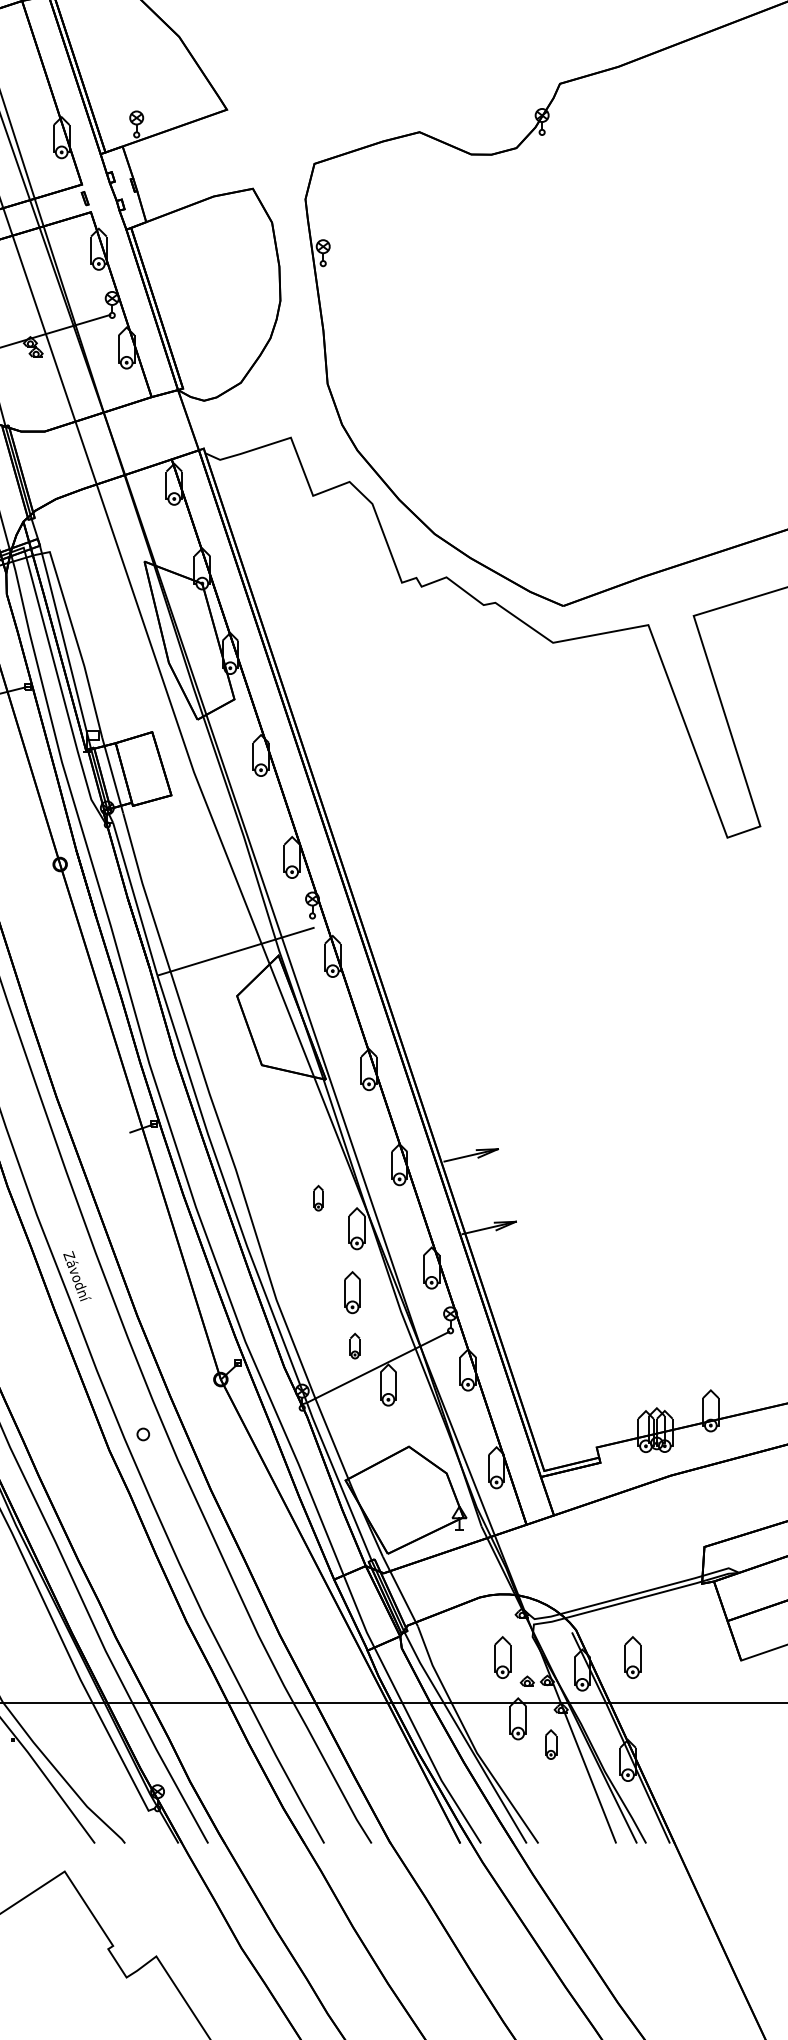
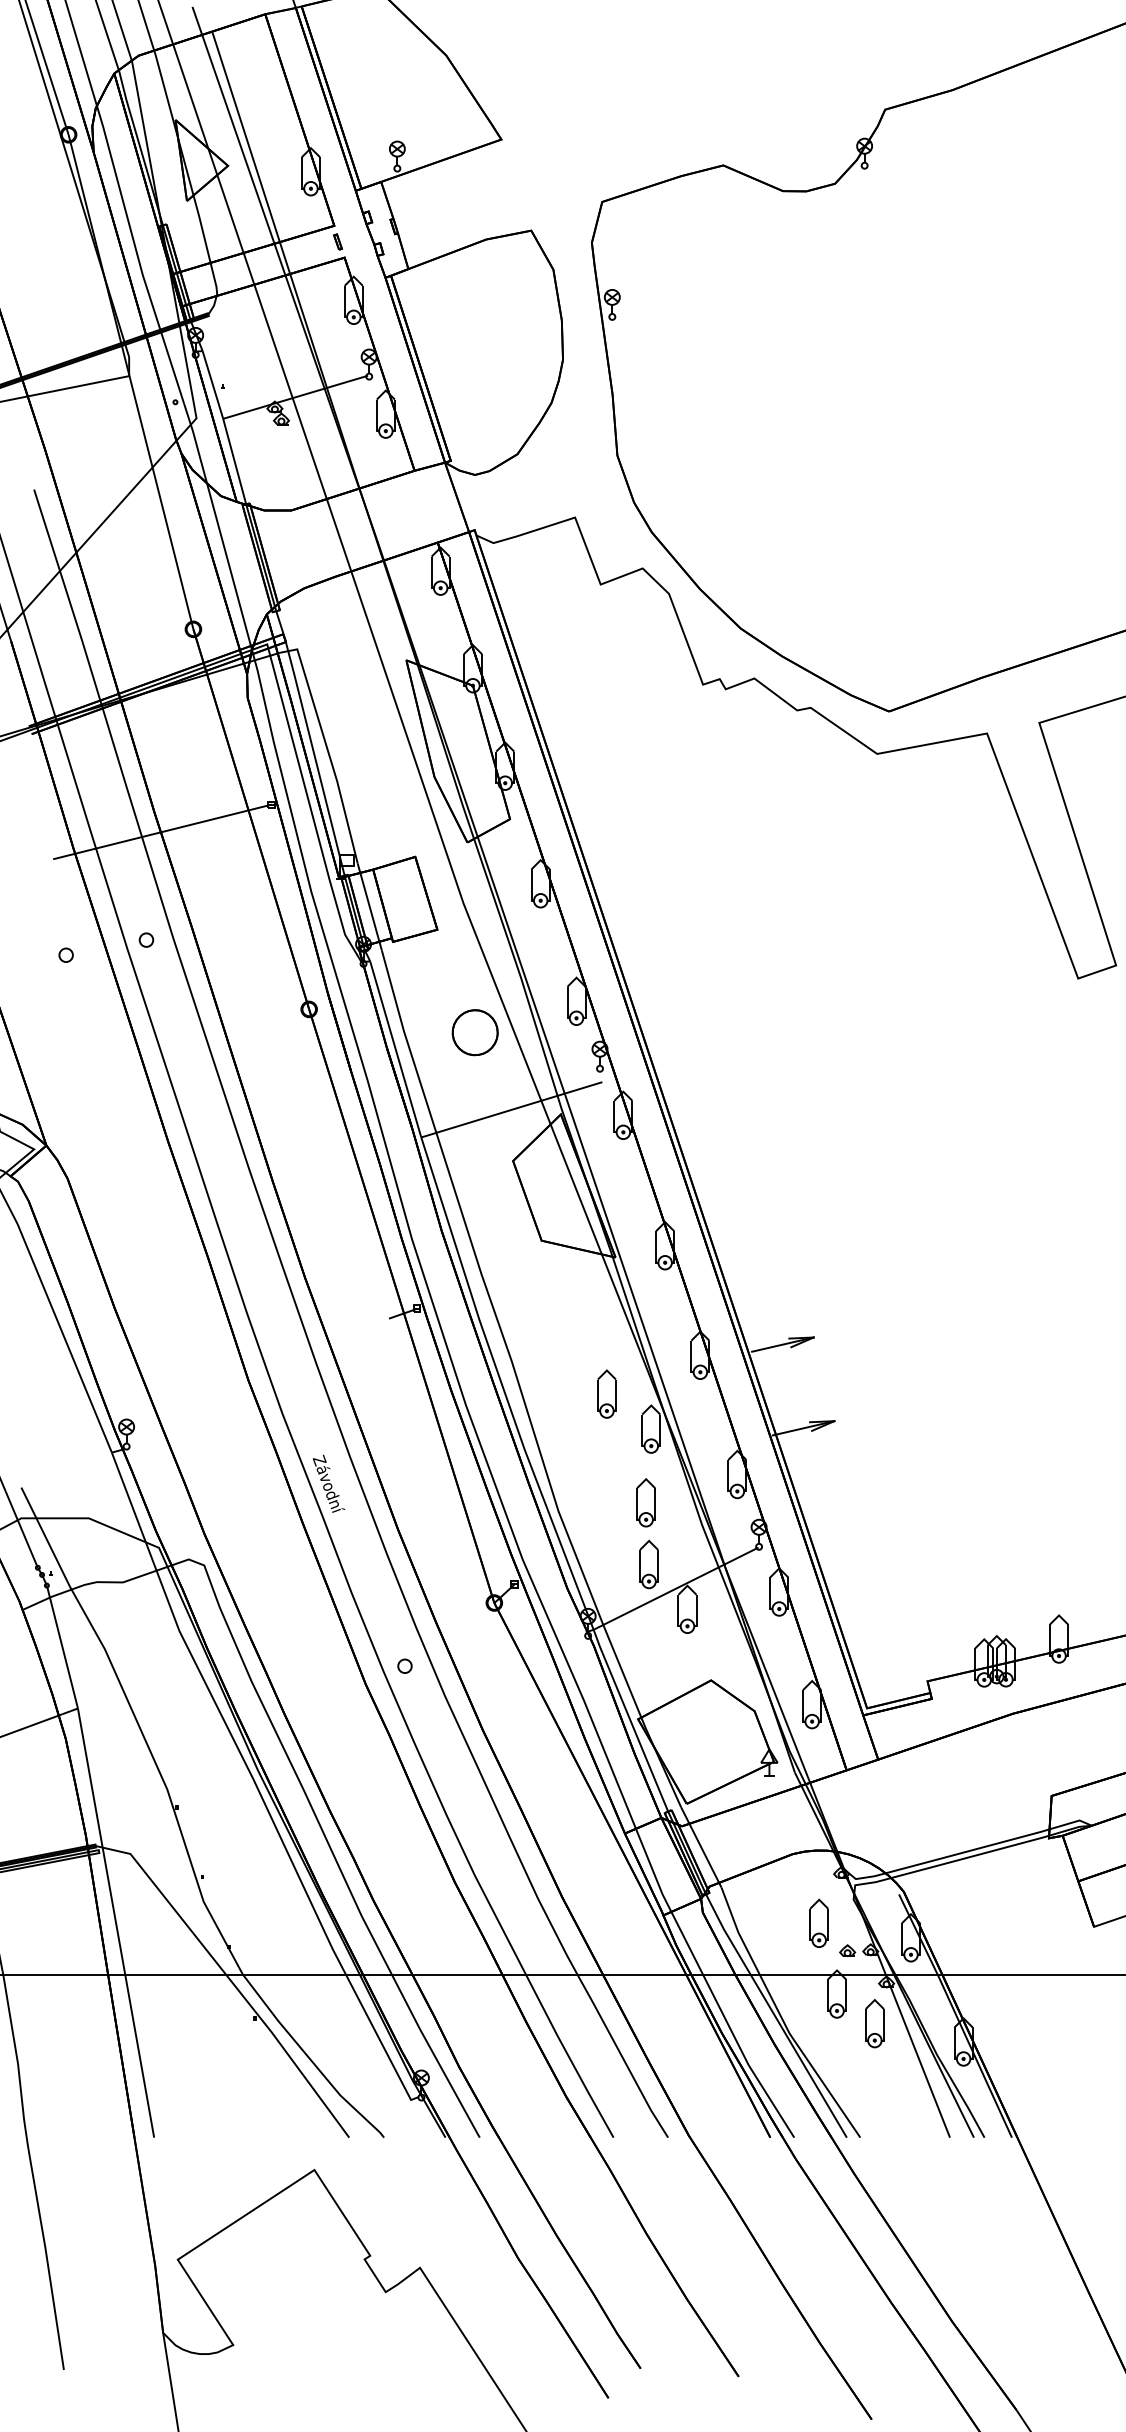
part: (203, 884) -> (474, 1032), added
part: (318, 1197) -> (606, 1393), size x1.67
part: (354, 1346) -> (648, 1564), size x1.67
part: (632, 1656) -> (968, 1922), removed
part: (550, 1744) -> (874, 2023), size x1.43

